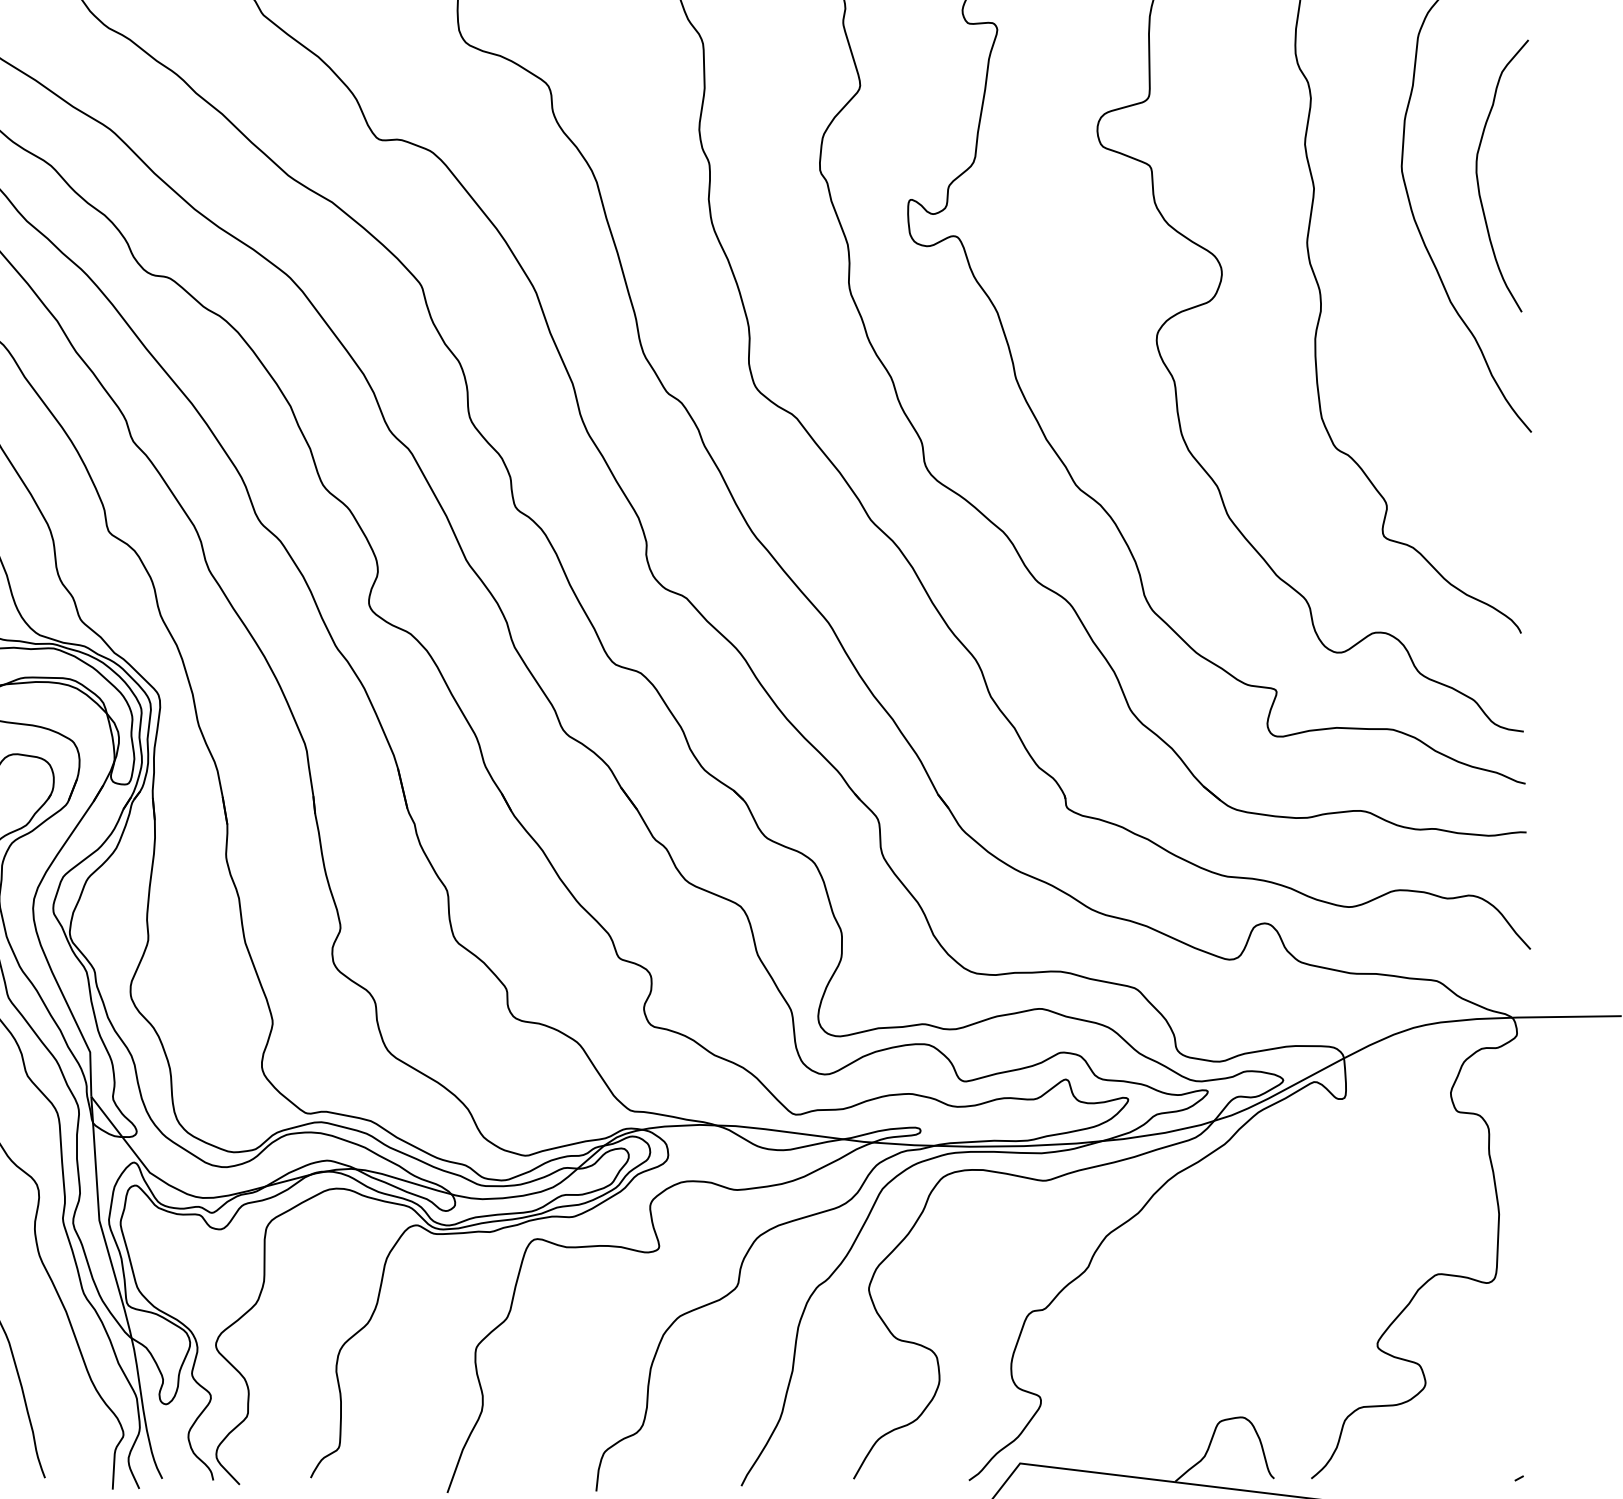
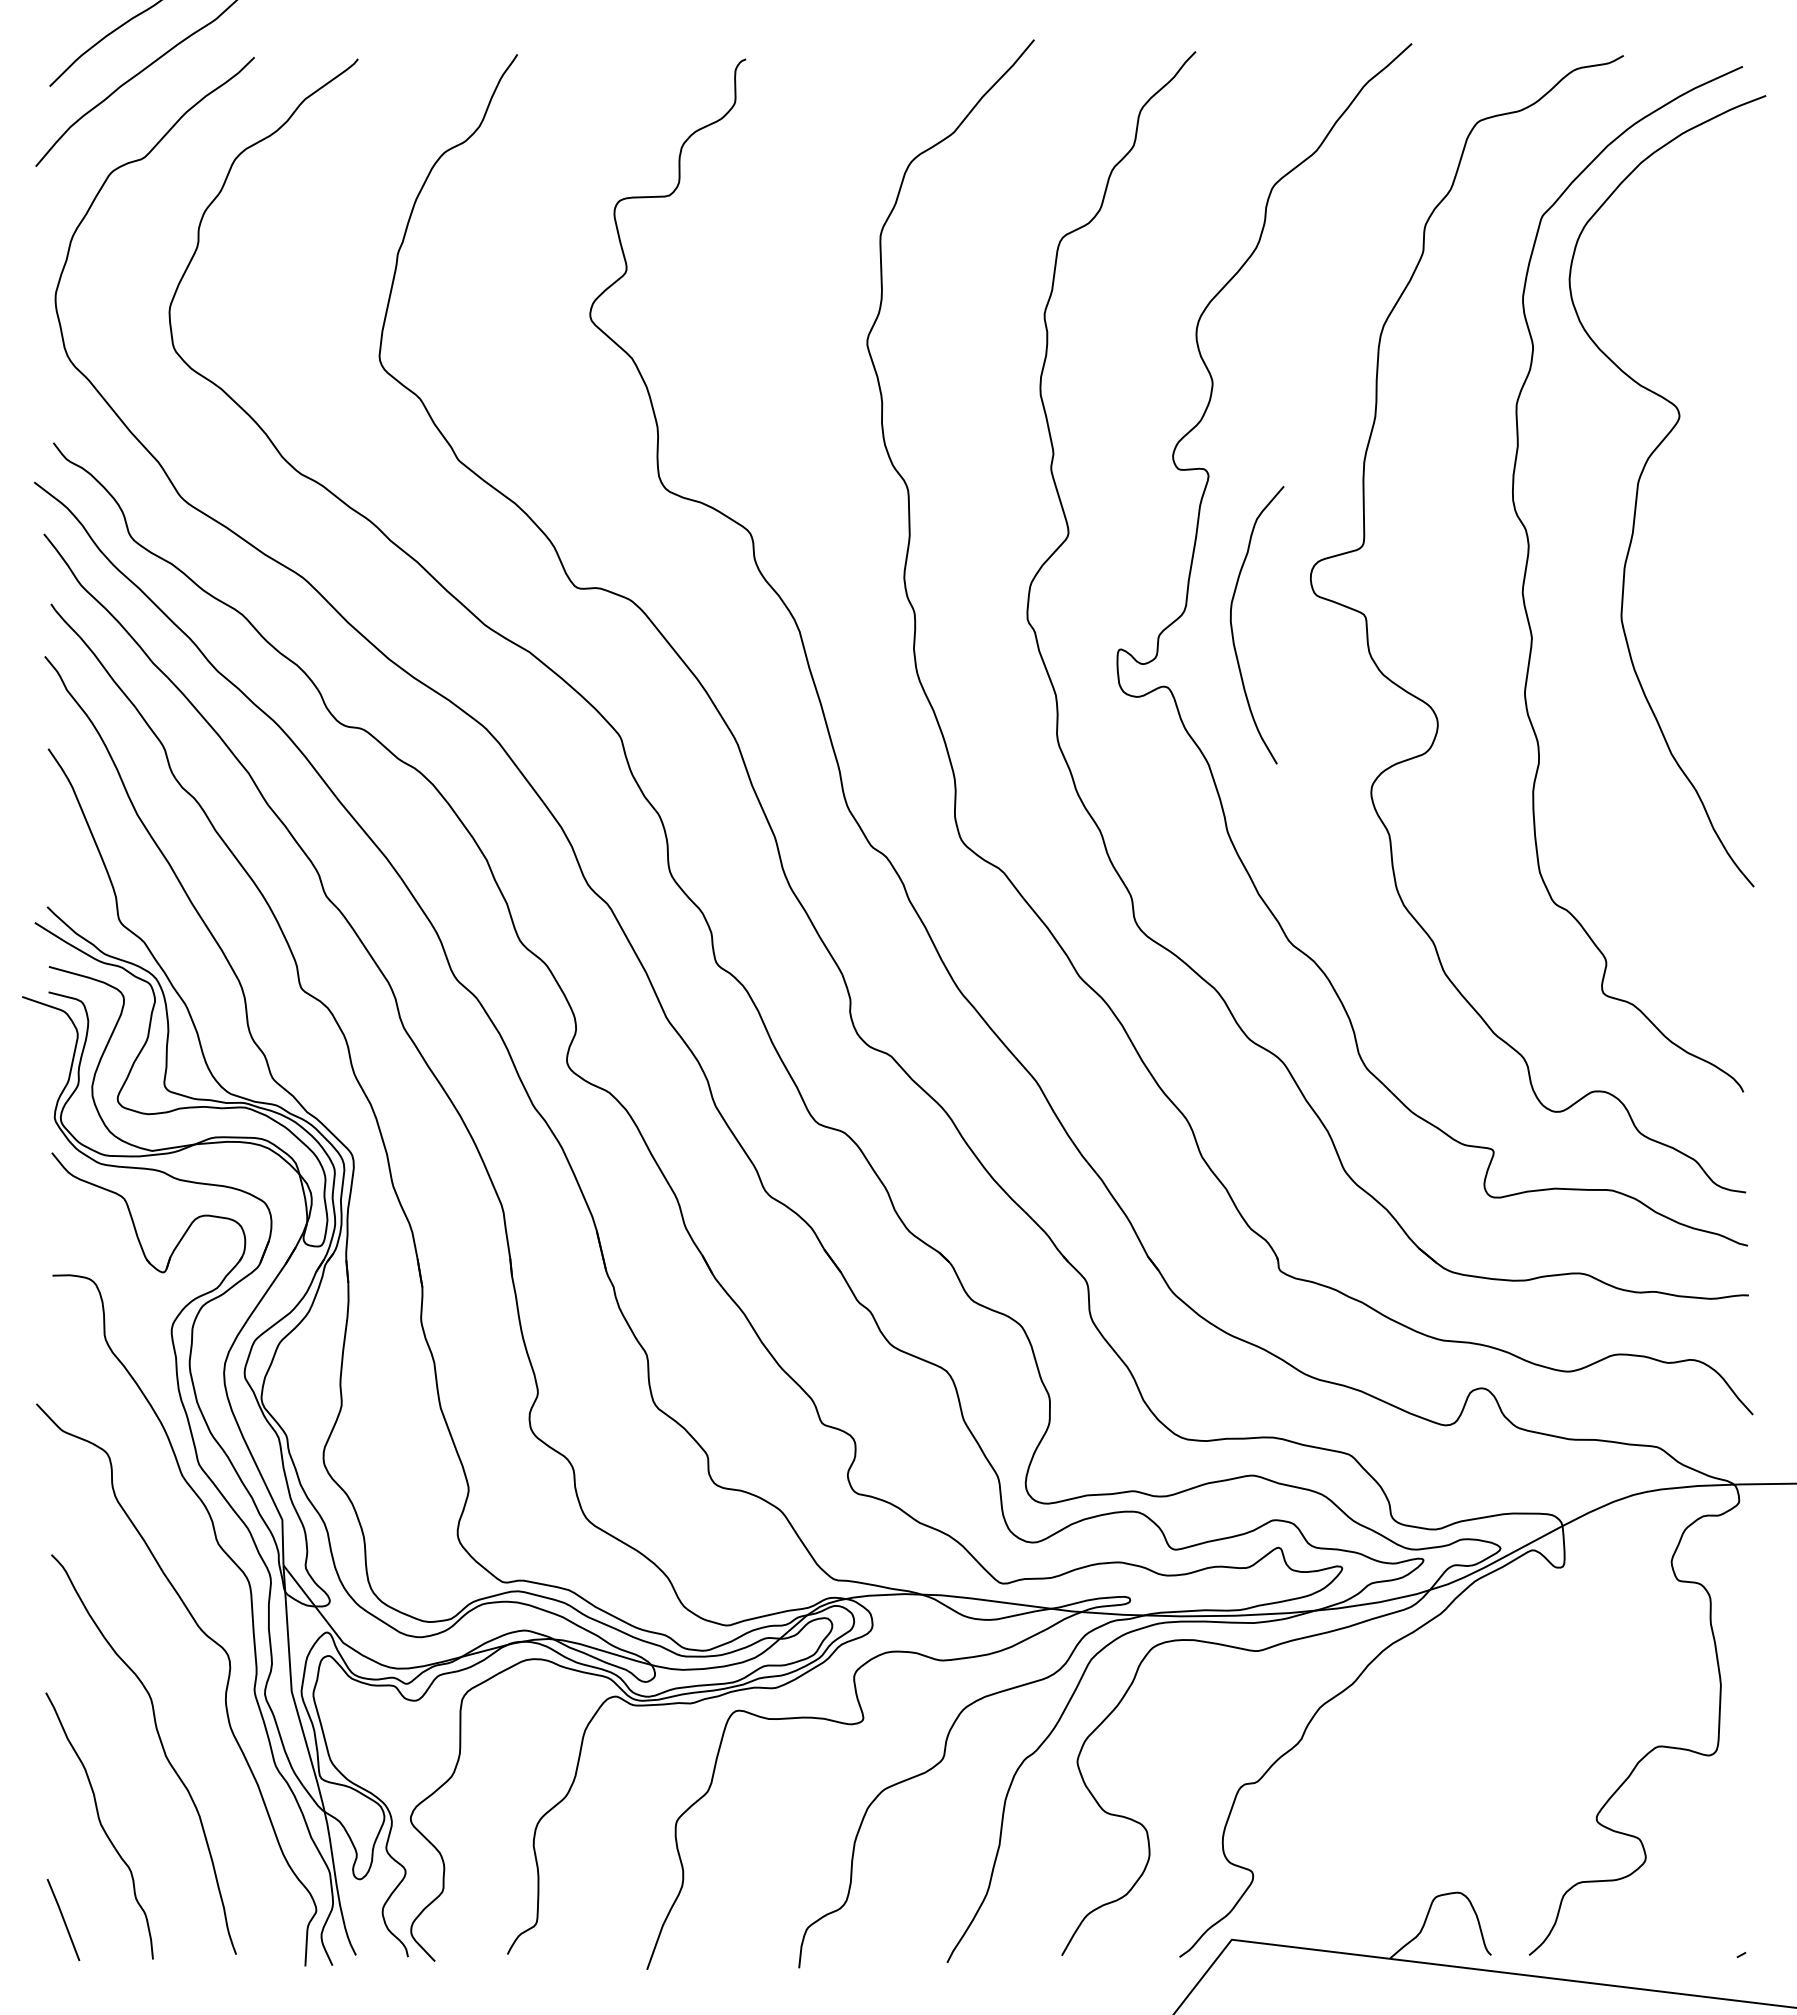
curve: (1478, 176) -> (1232, 625), moved

